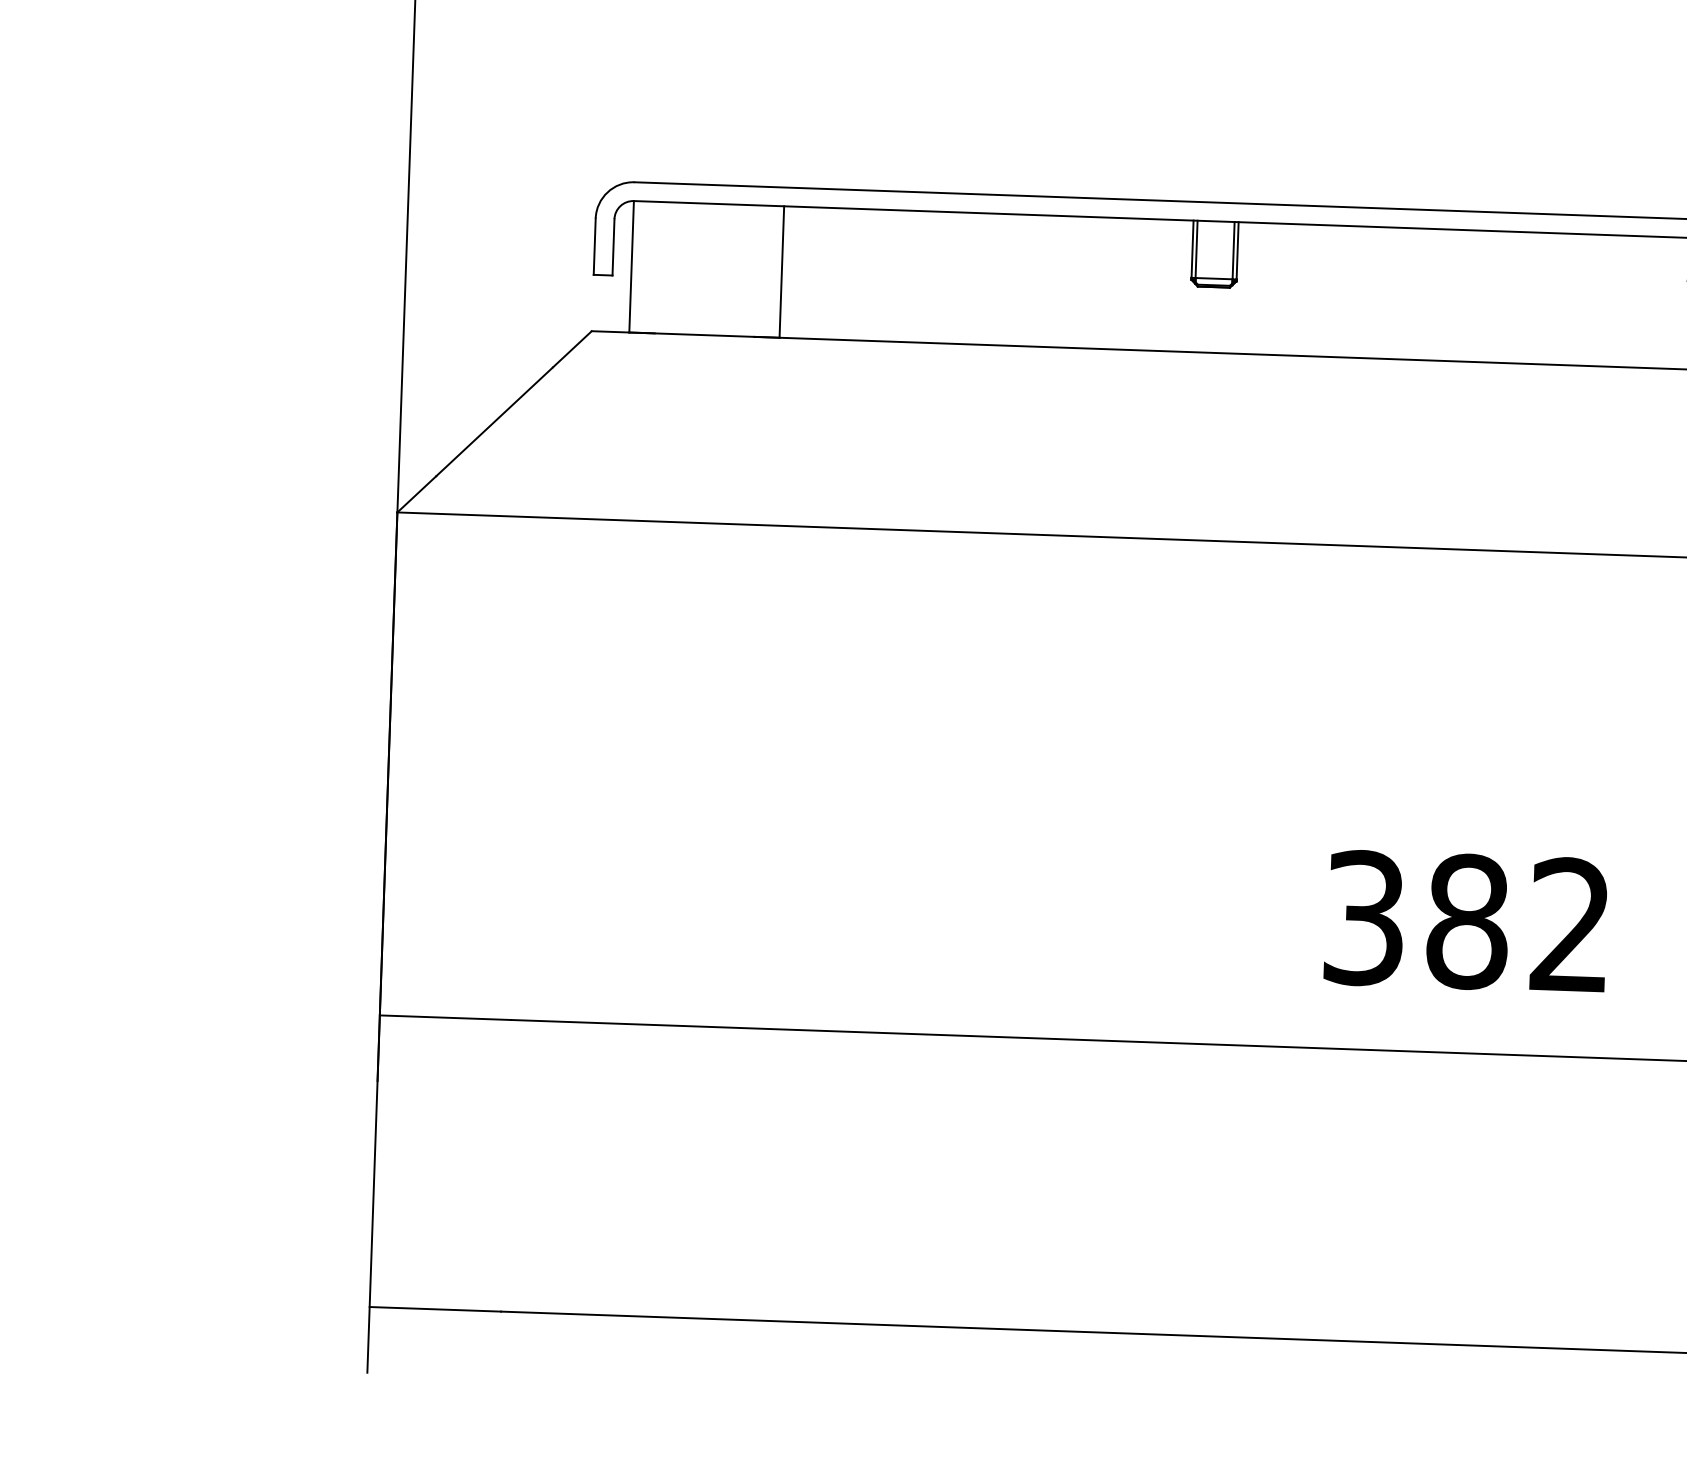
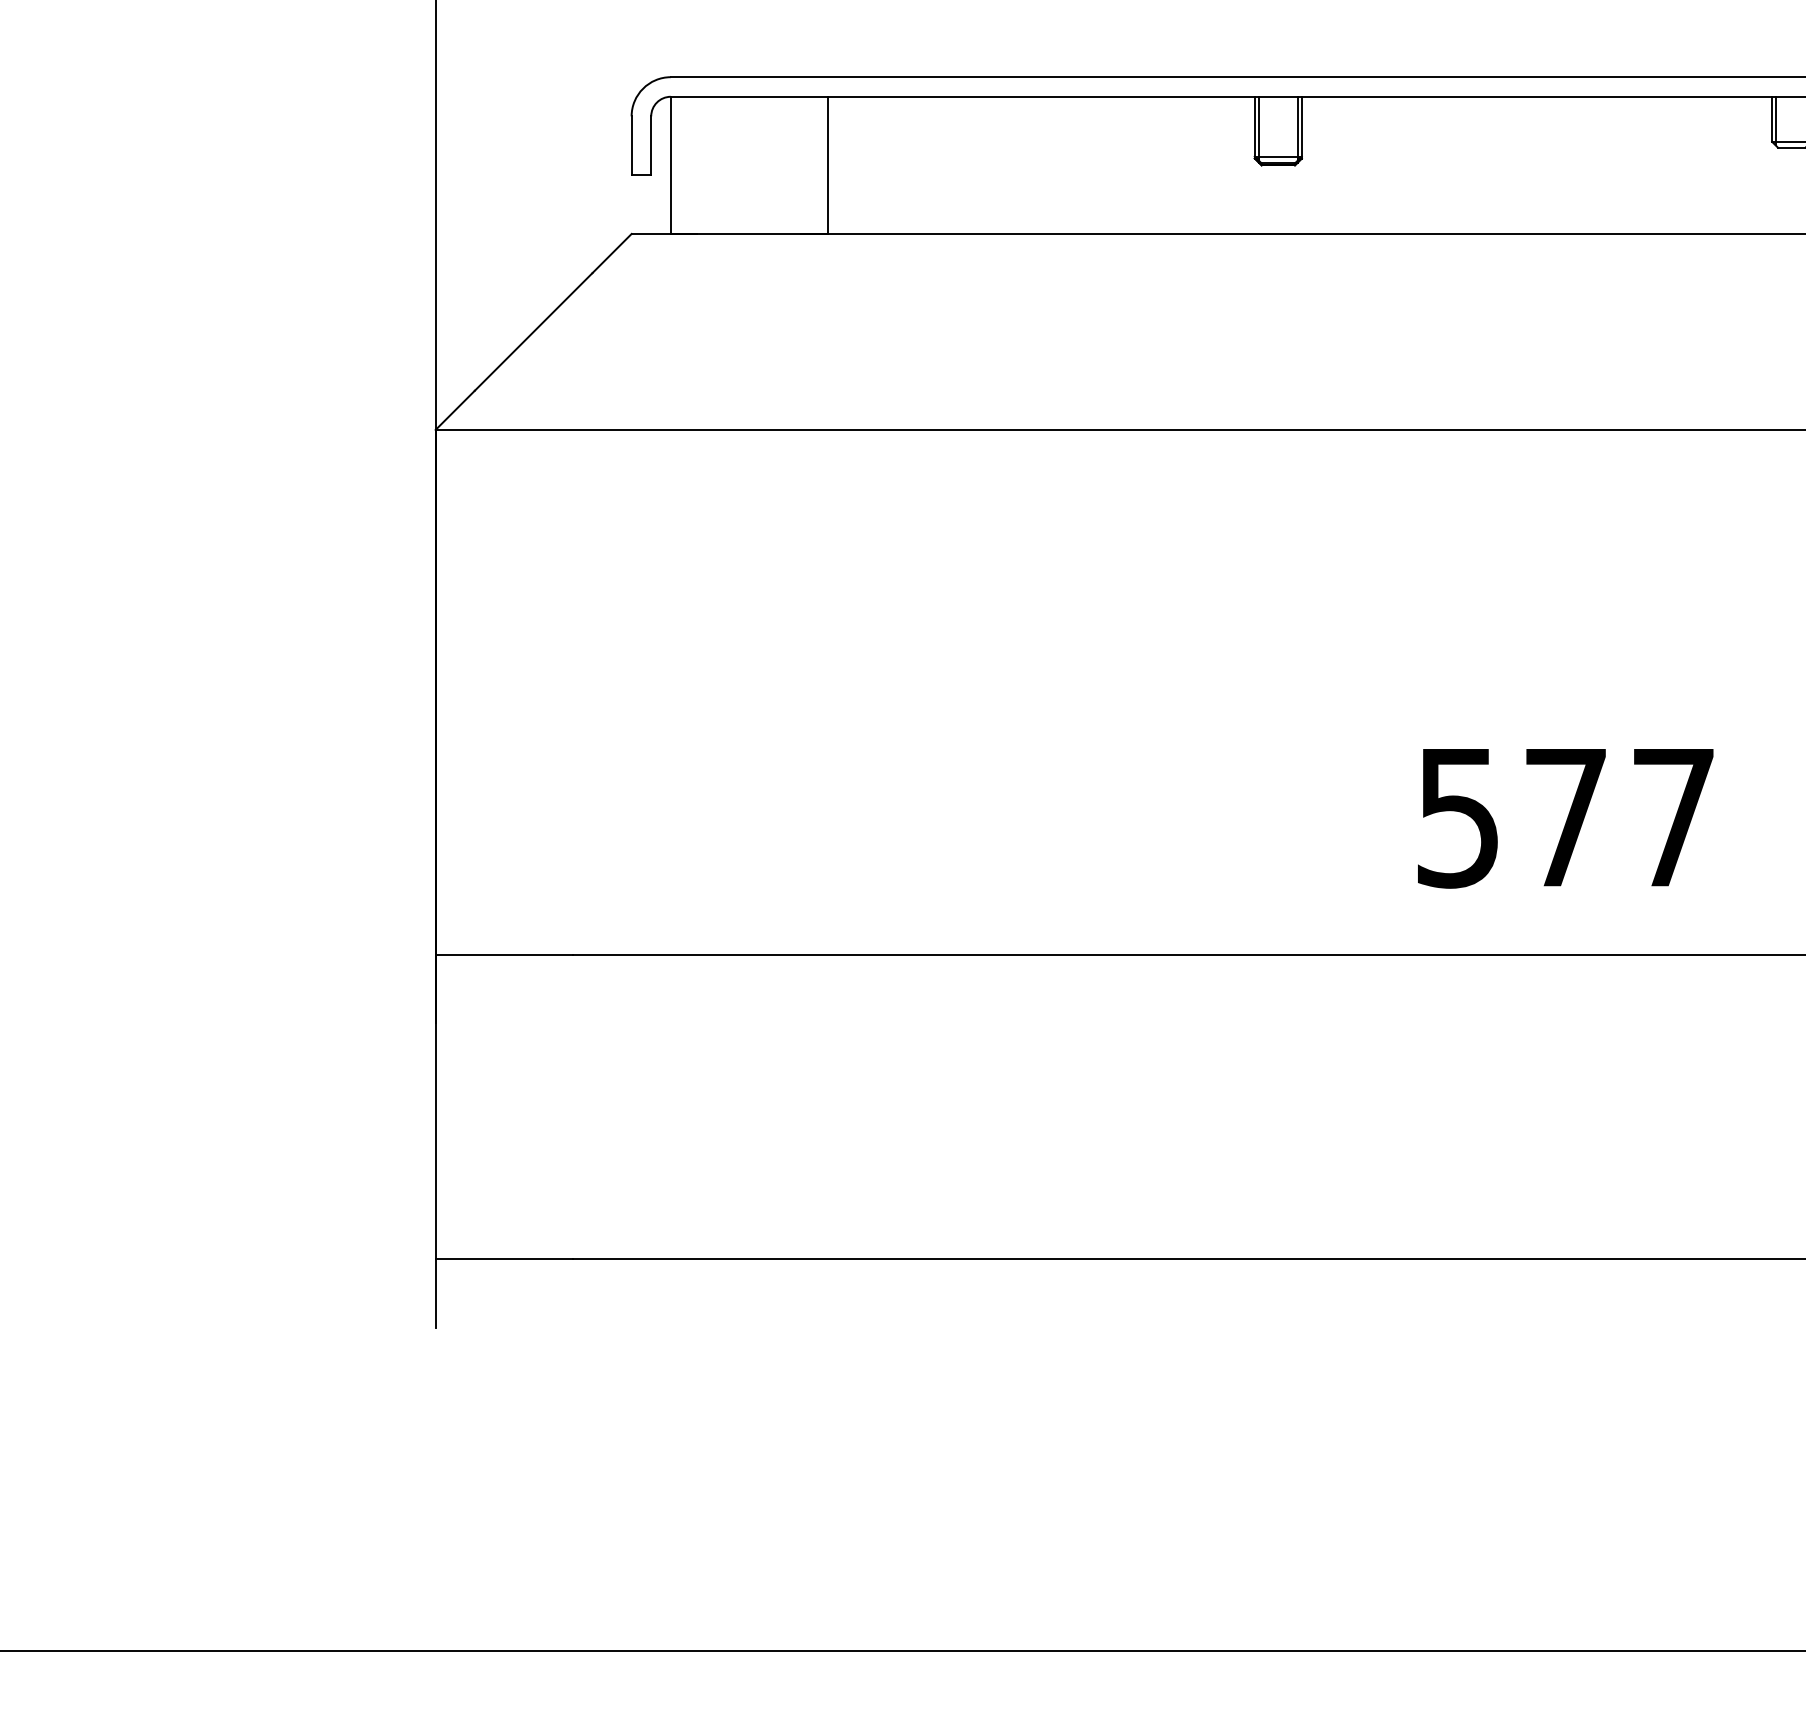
text: (1467, 921) -> (1565, 817), 382 -> 577

